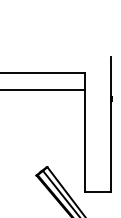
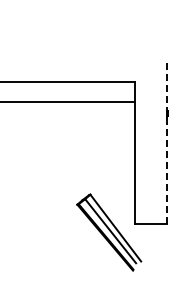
line: (111, 76) -> (167, 86), solid -> dashed
line: (111, 147) -> (167, 171), solid -> dashed

